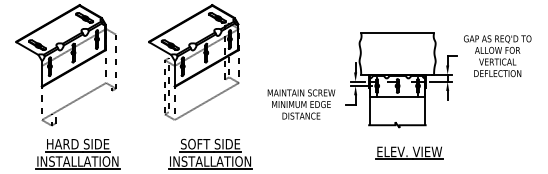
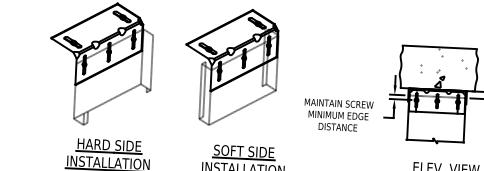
hatch: (401, 53) -> (442, 68), added

